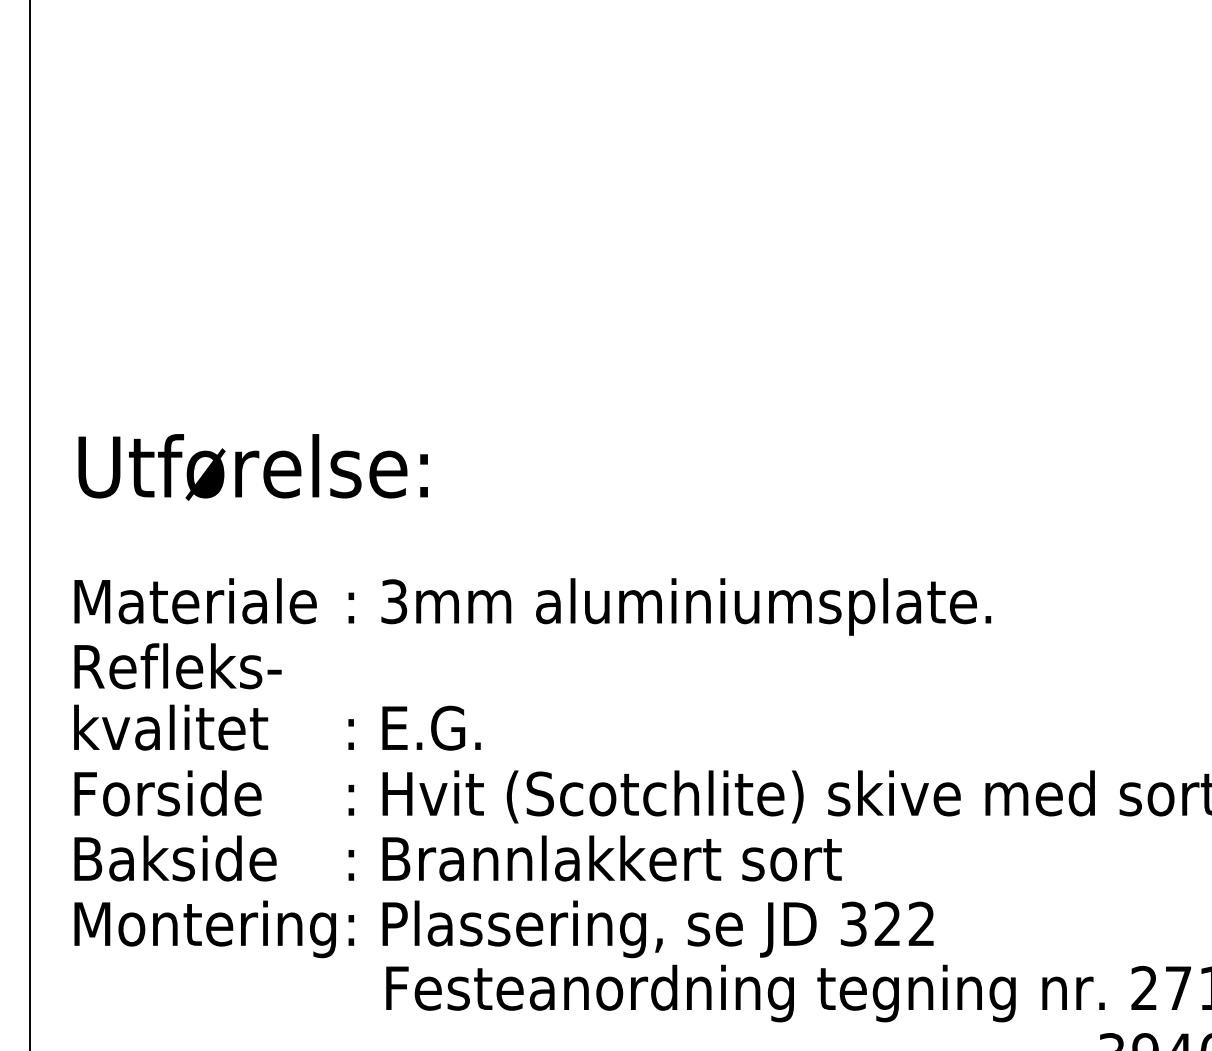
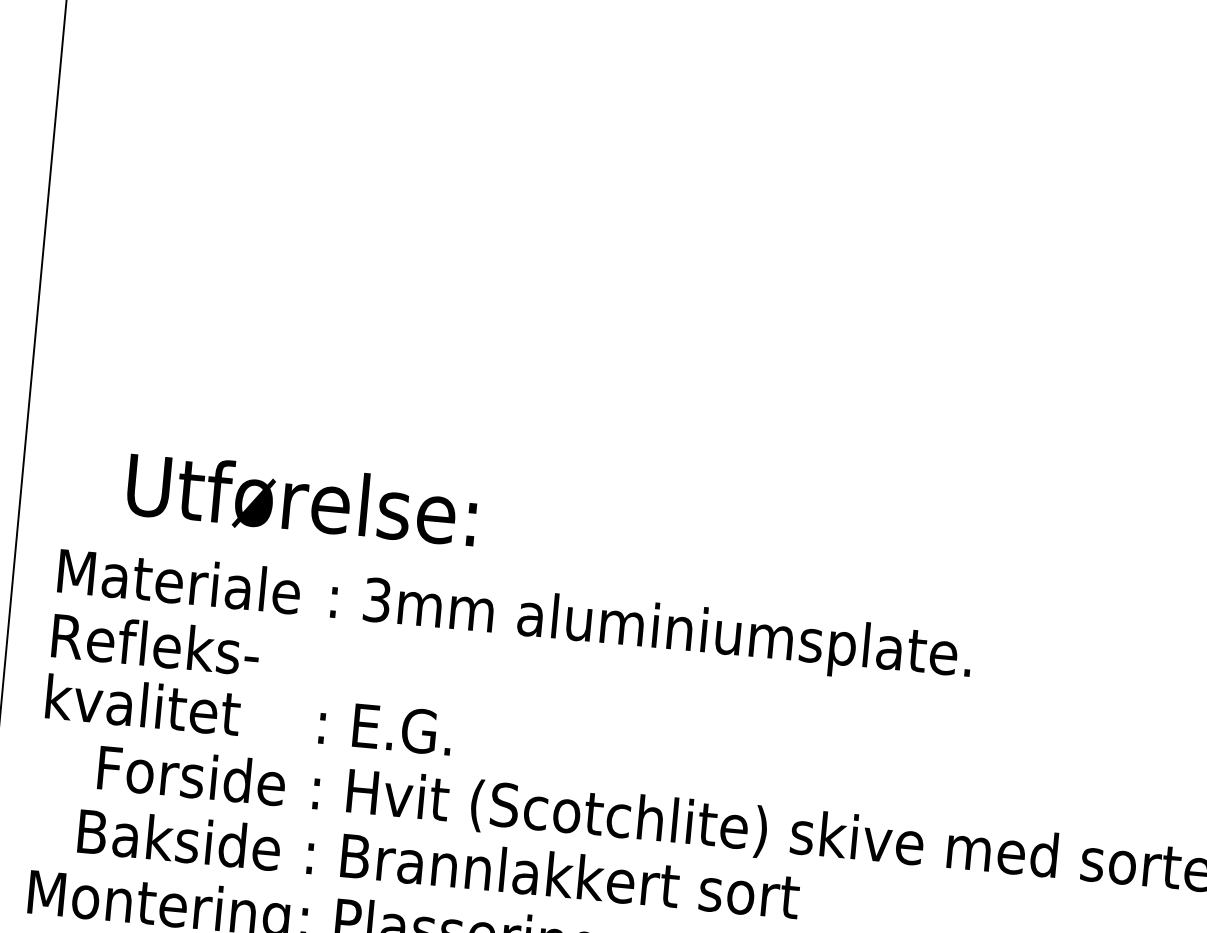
text: (252, 467) -> (301, 500), moved
text: (167, 793) -> (191, 775), moved
text: (175, 858) -> (179, 839), moved

